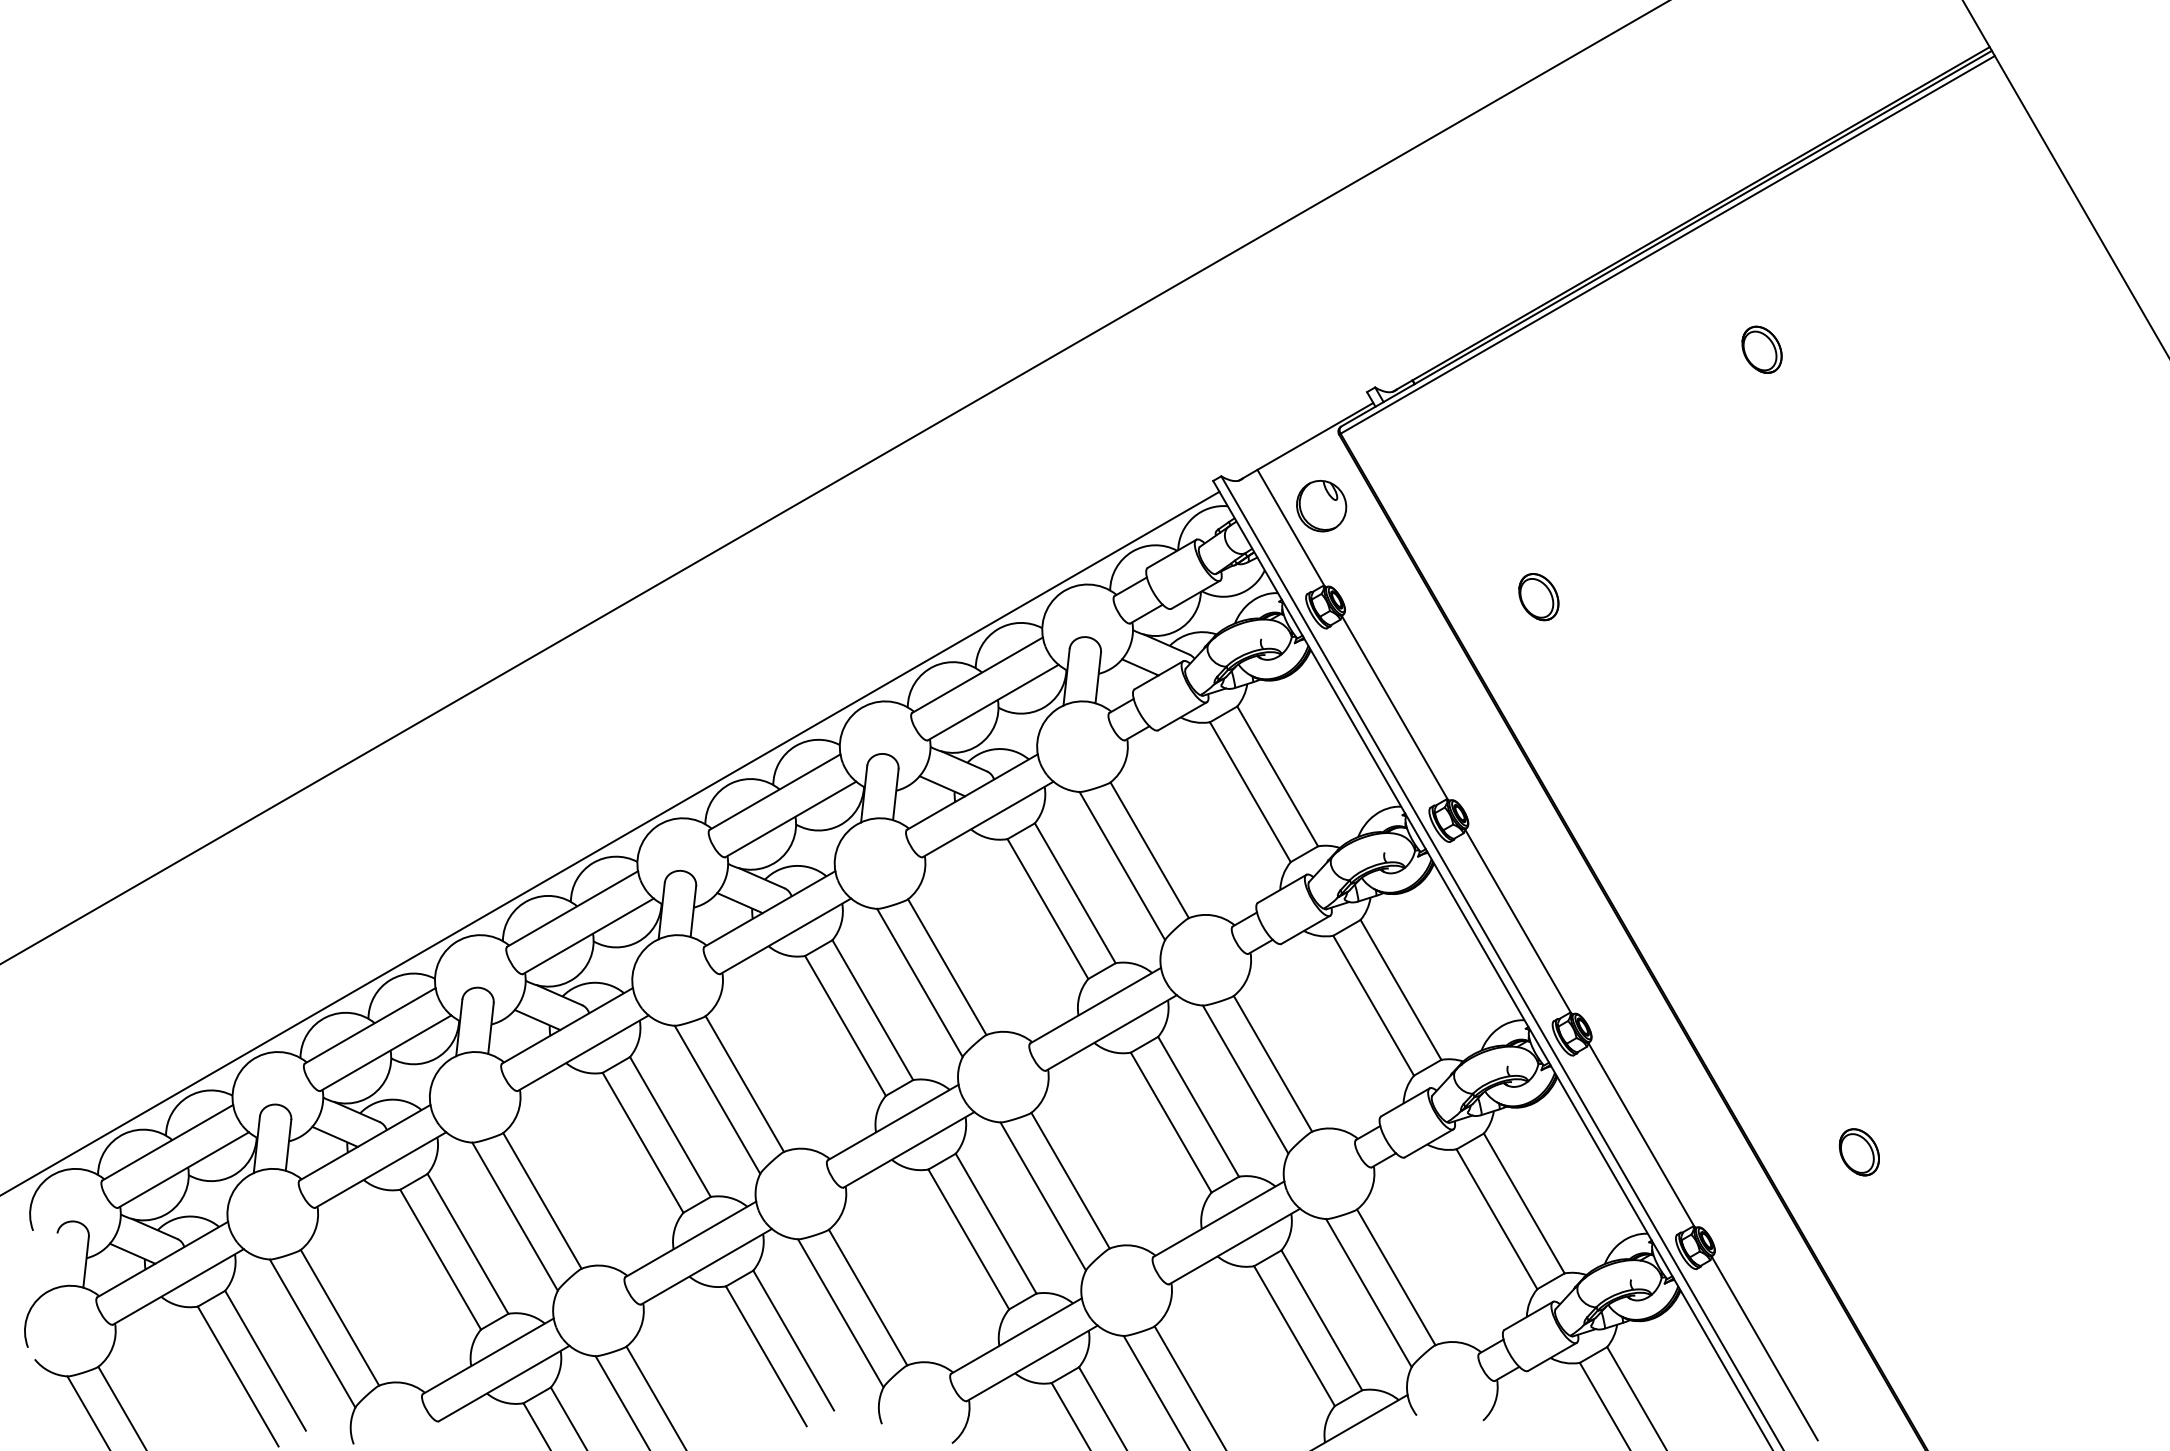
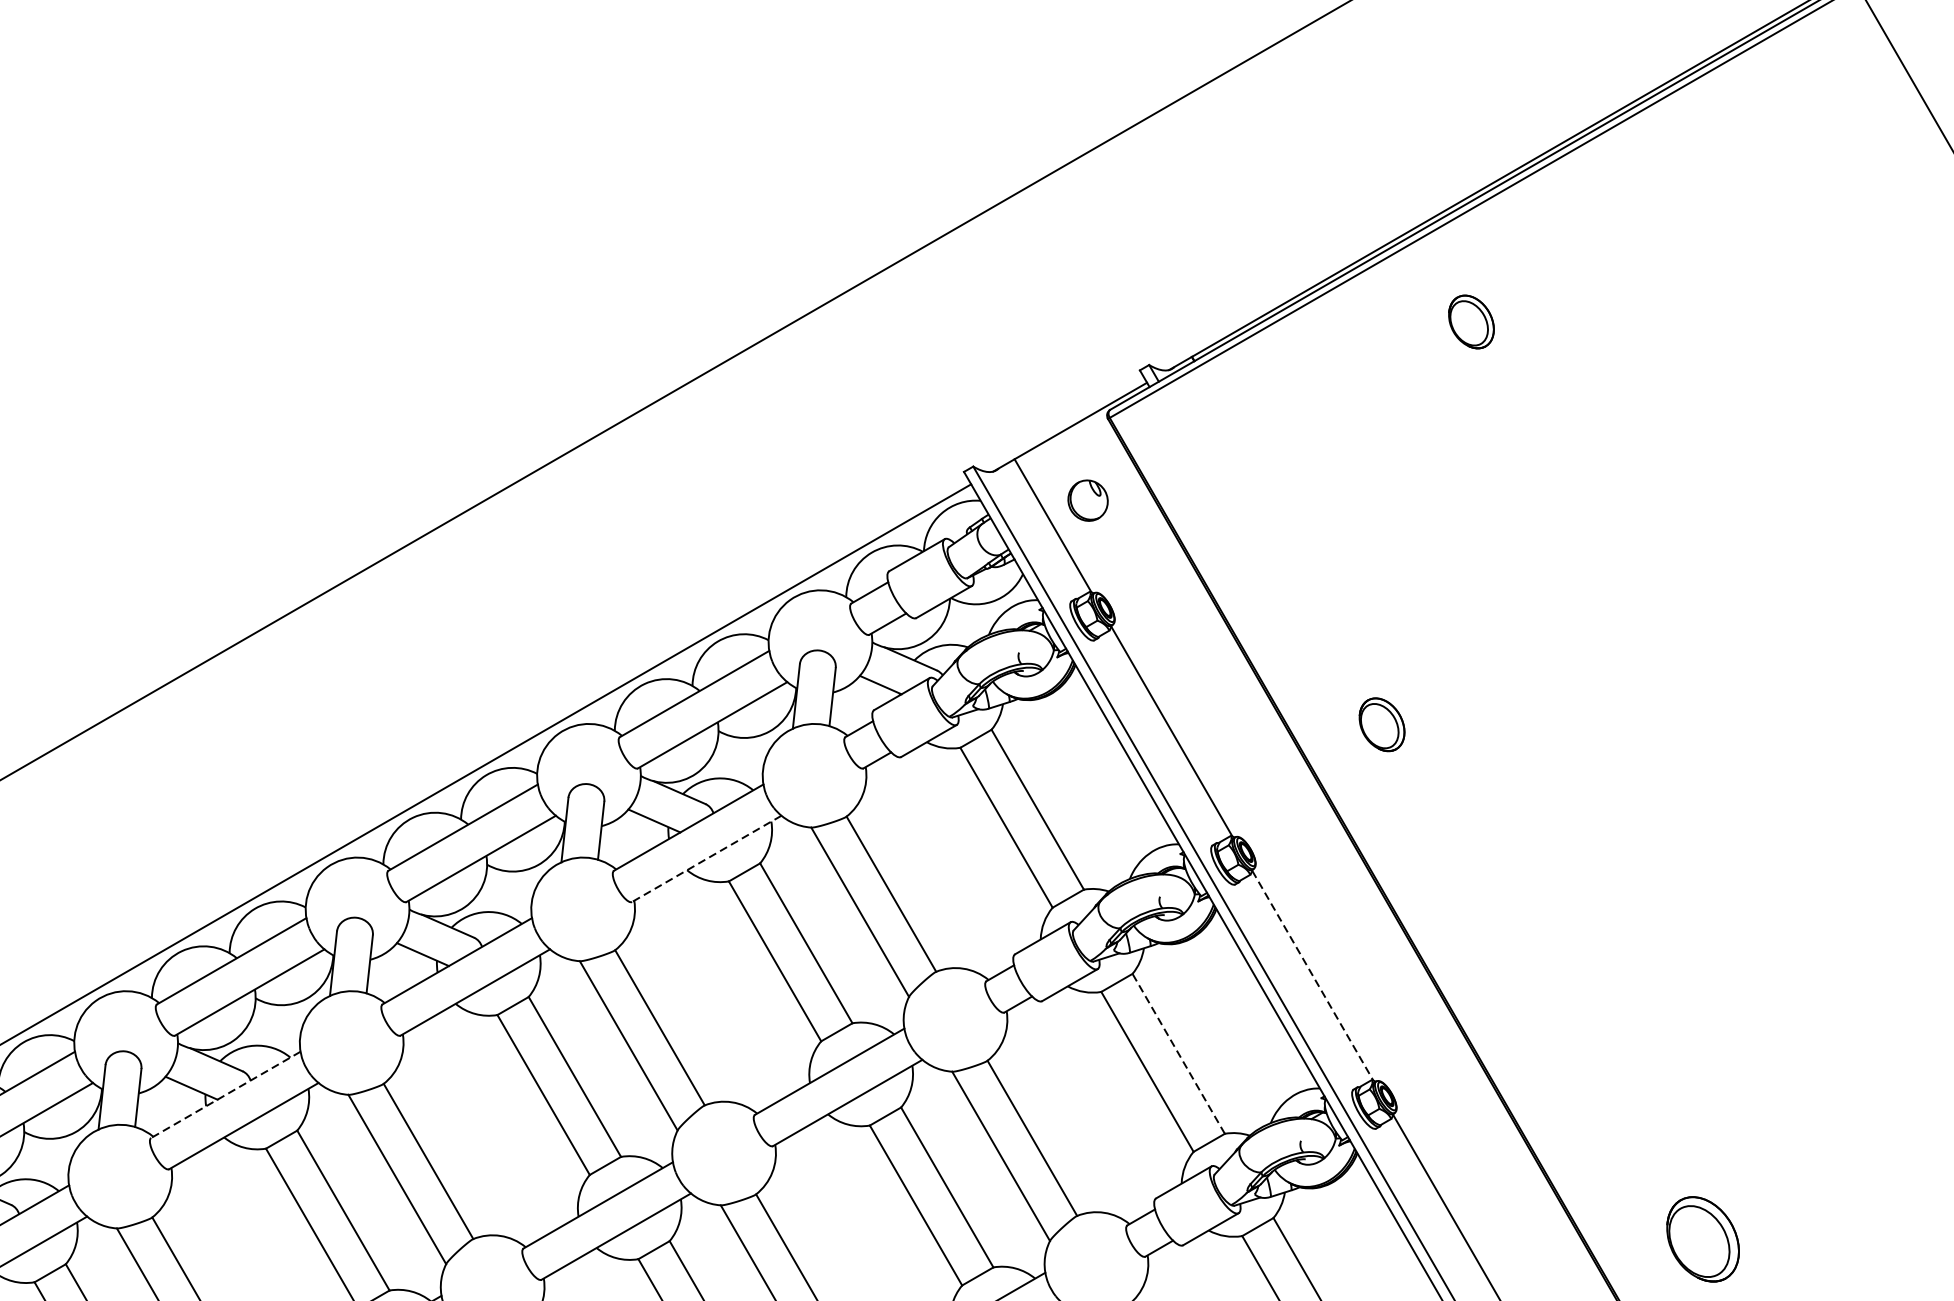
part: (1761, 349) -> (1470, 321), moved
part: (1321, 505) -> (1087, 499), size x0.7
part: (1538, 597) -> (1381, 725), moved
line: (987, 819) -> (705, 858), solid -> dashed
line: (1518, 921) -> (1313, 975), solid -> dashed
line: (1400, 989) -> (1178, 1053), solid -> dashed
line: (567, 1026) -> (225, 1095), solid -> dashed
part: (1858, 1152) -> (1701, 1239), size x1.6

